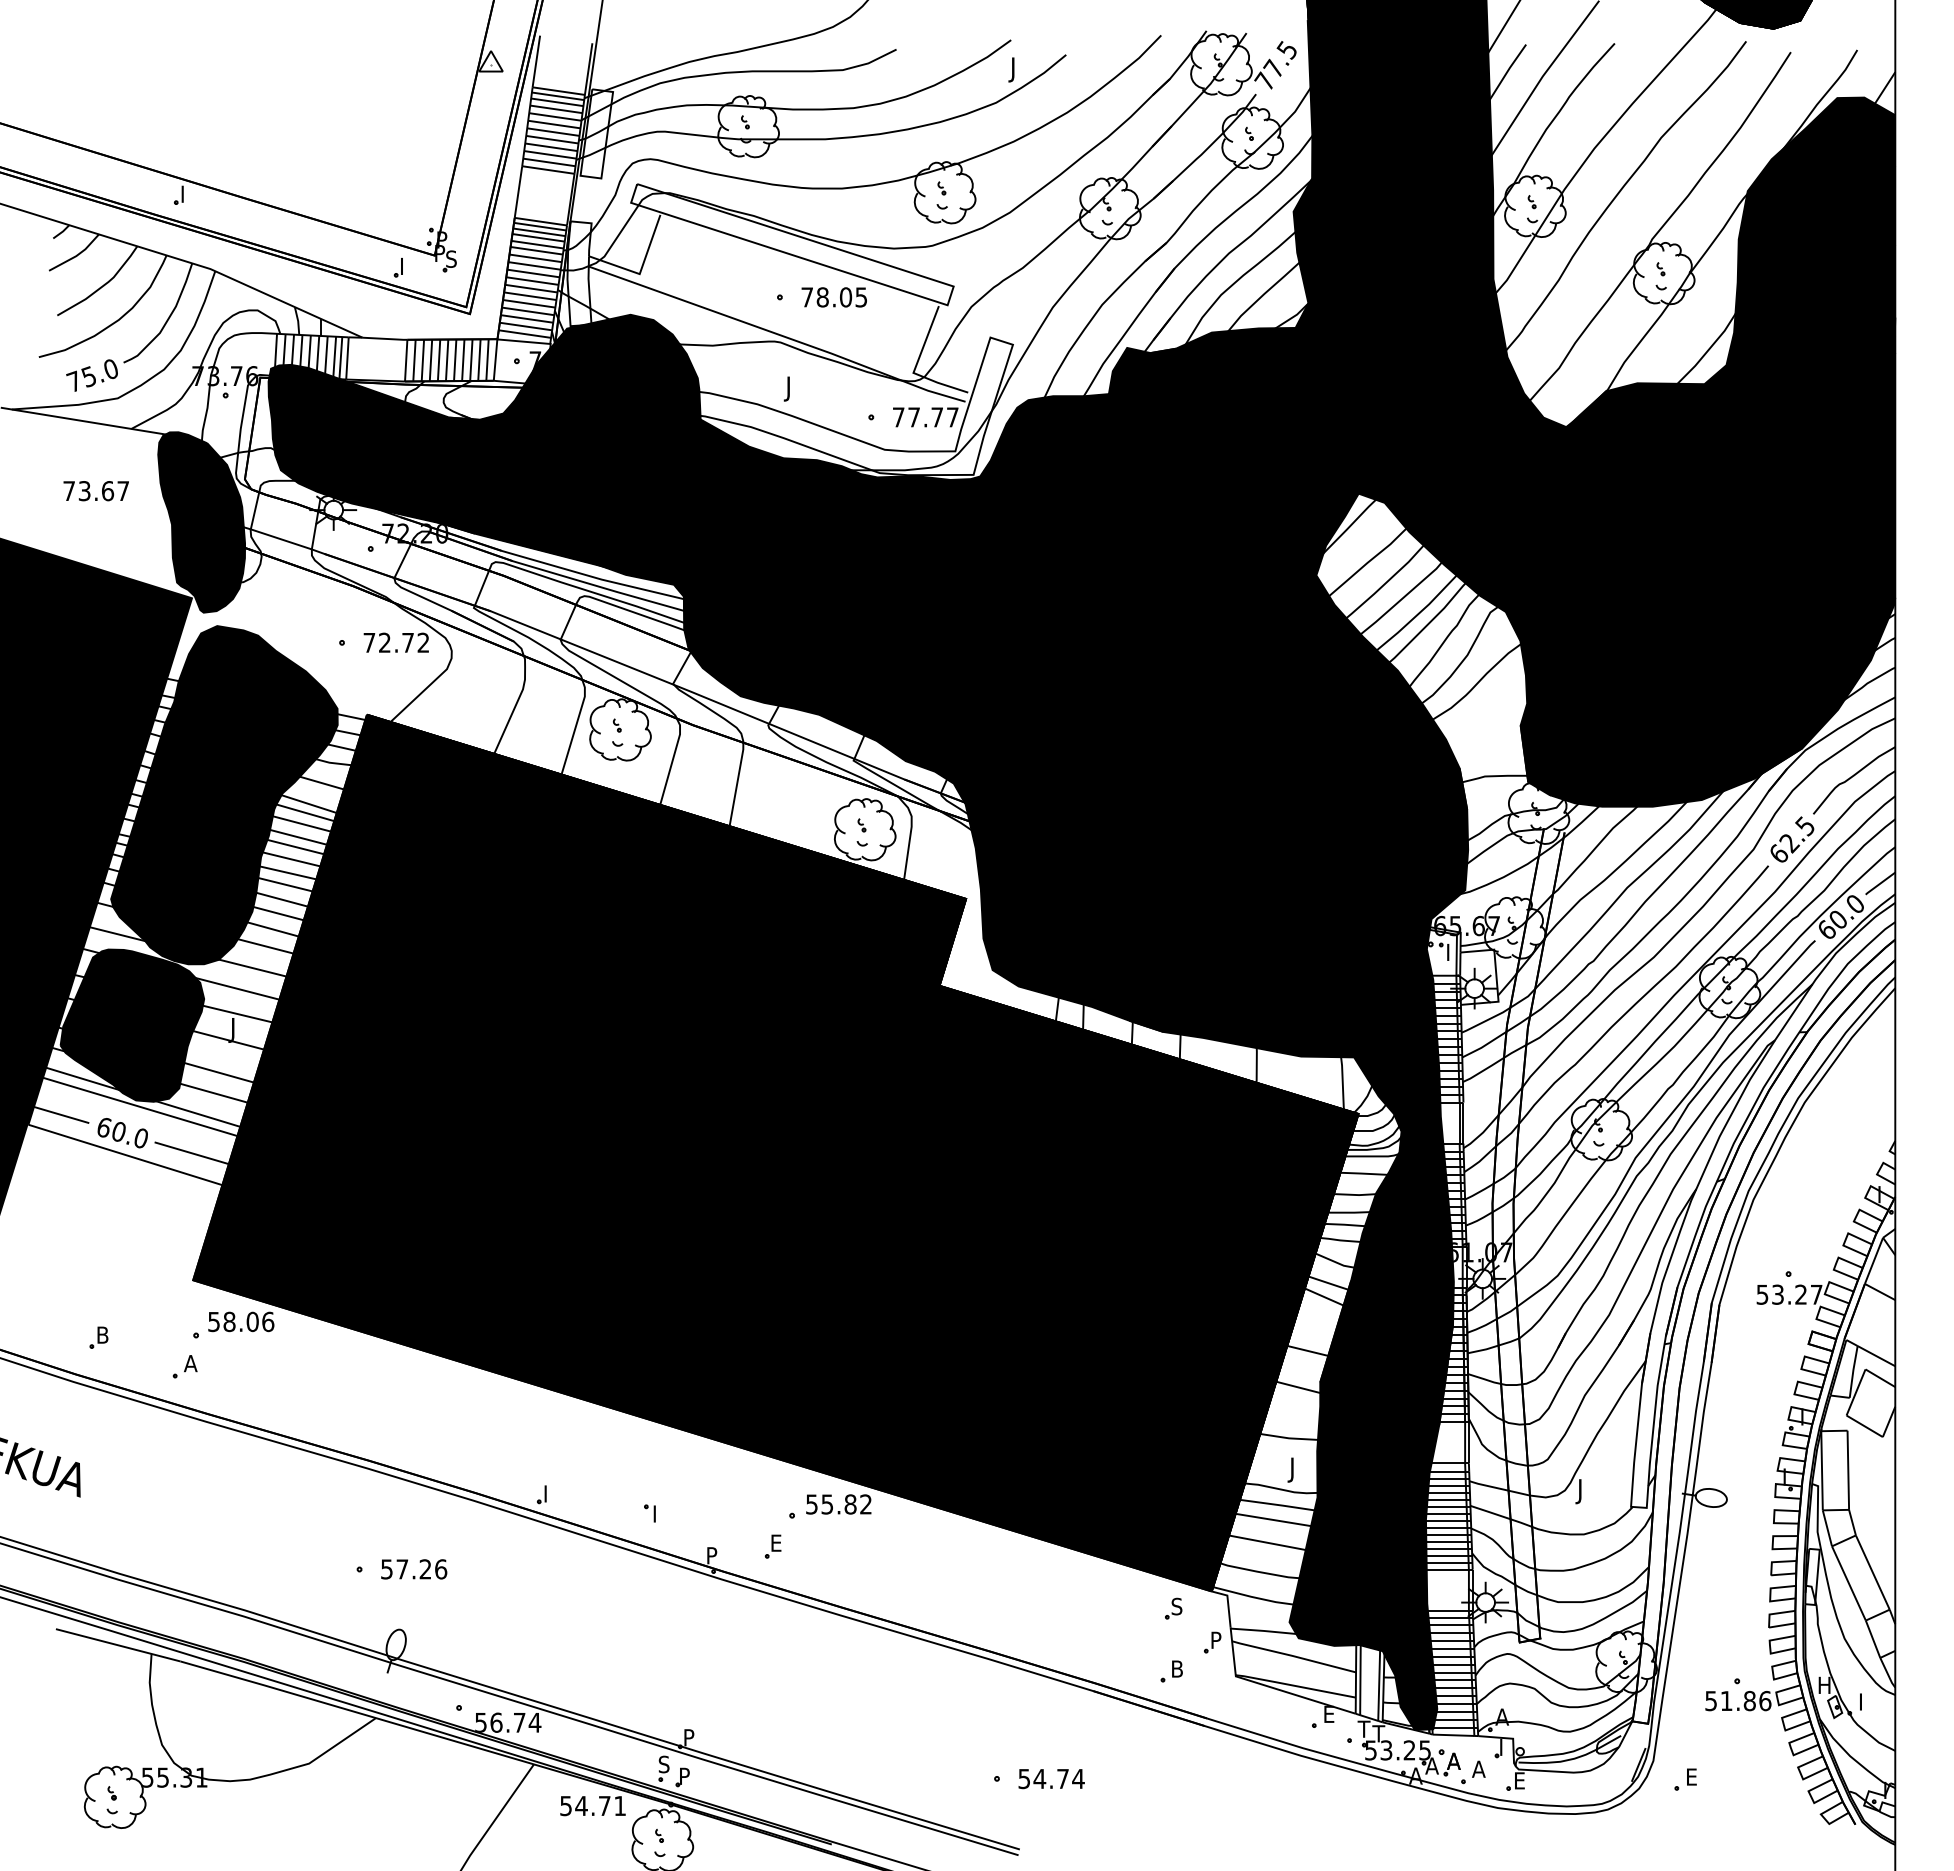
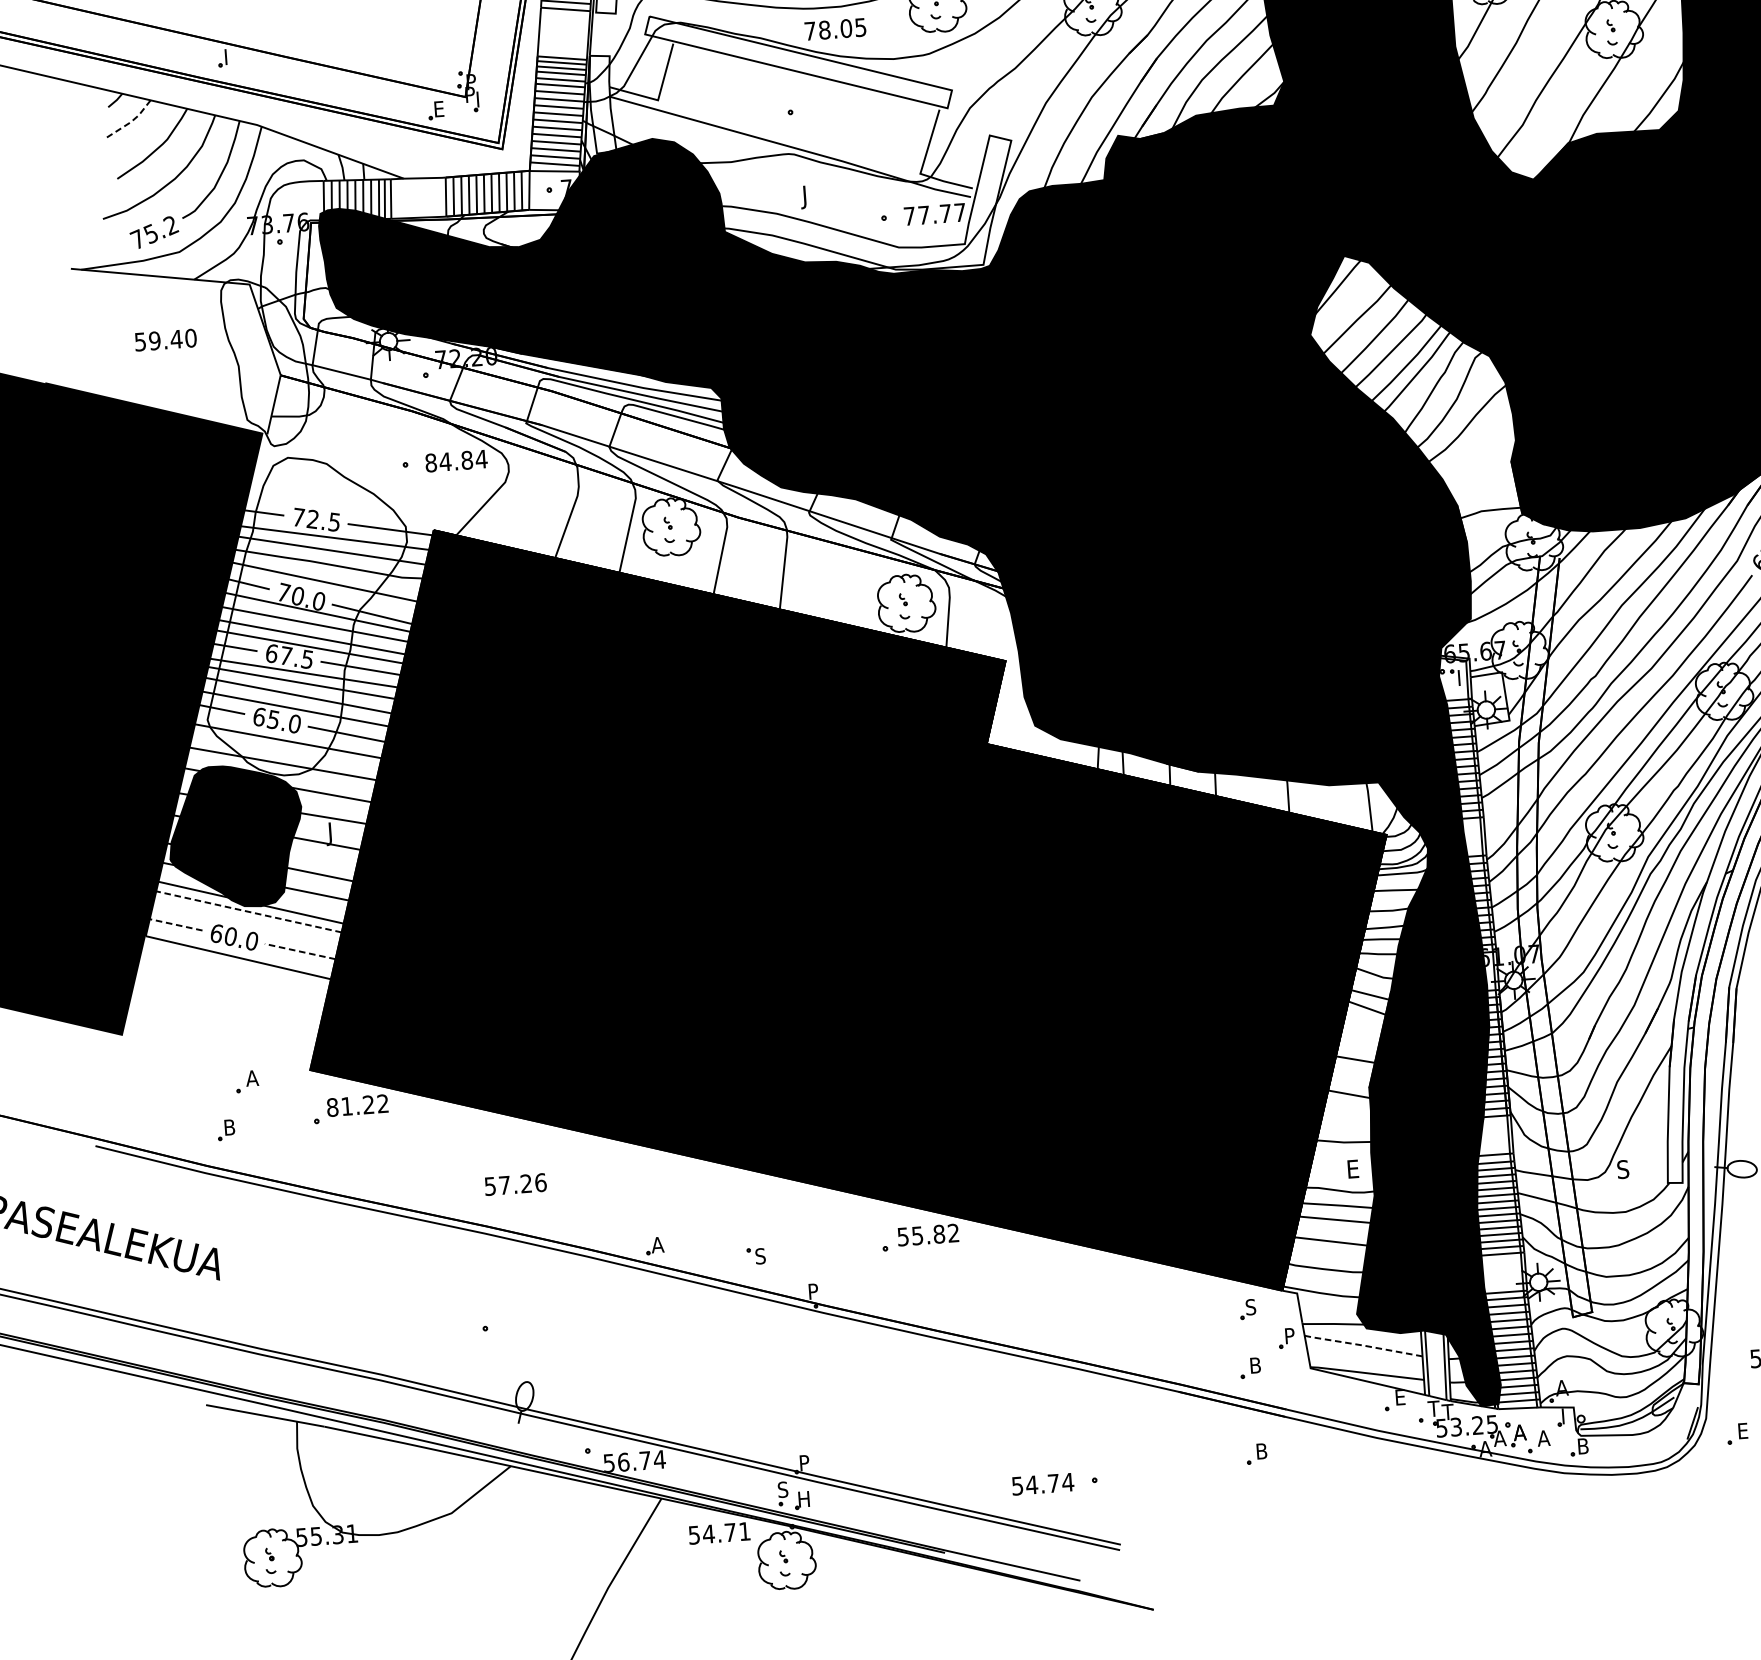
line: (77, 255) -> (132, 121), solid -> dashed
text: (451, 258) -> (481, 98), S -> I
text: (406, 265) -> (439, 108), I -> E
text: (833, 297) -> (834, 29), moved
text: (110, 369) -> (170, 225), 75.0 -> 75.2
text: (96, 491) -> (165, 340), 73.67 -> 59.40
fill: (201, 522) -> (266, 362), removed
text: (396, 642) -> (456, 460), 72.72 -> 84.84
fill: (224, 795) -> (306, 615), removed
line: (140, 1106) -> (249, 911), solid -> dashed
line: (61, 1115) -> (176, 925), solid -> dashed
line: (191, 1153) -> (299, 951), solid -> dashed
text: (241, 1321) -> (358, 1105), 58.06 -> 81.22
part: (184, 1366) -> (246, 1081), moved
text: (1294, 1469) -> (1351, 1171), J -> E
text: (1582, 1491) -> (1621, 1171), J -> S
text: (549, 1493) -> (657, 1244), I -> A
text: (658, 1513) -> (760, 1255), I -> S
part: (772, 1546) -> (869, 1278), removed
text: (414, 1569) -> (516, 1184), moved
line: (1292, 1655) -> (1362, 1344), solid -> dashed
part: (1171, 1763) -> (1256, 1454), added
text: (686, 1775) -> (804, 1498), P -> H
text: (1051, 1779) -> (1042, 1484), moved
text: (1523, 1780) -> (1586, 1445), E -> B

